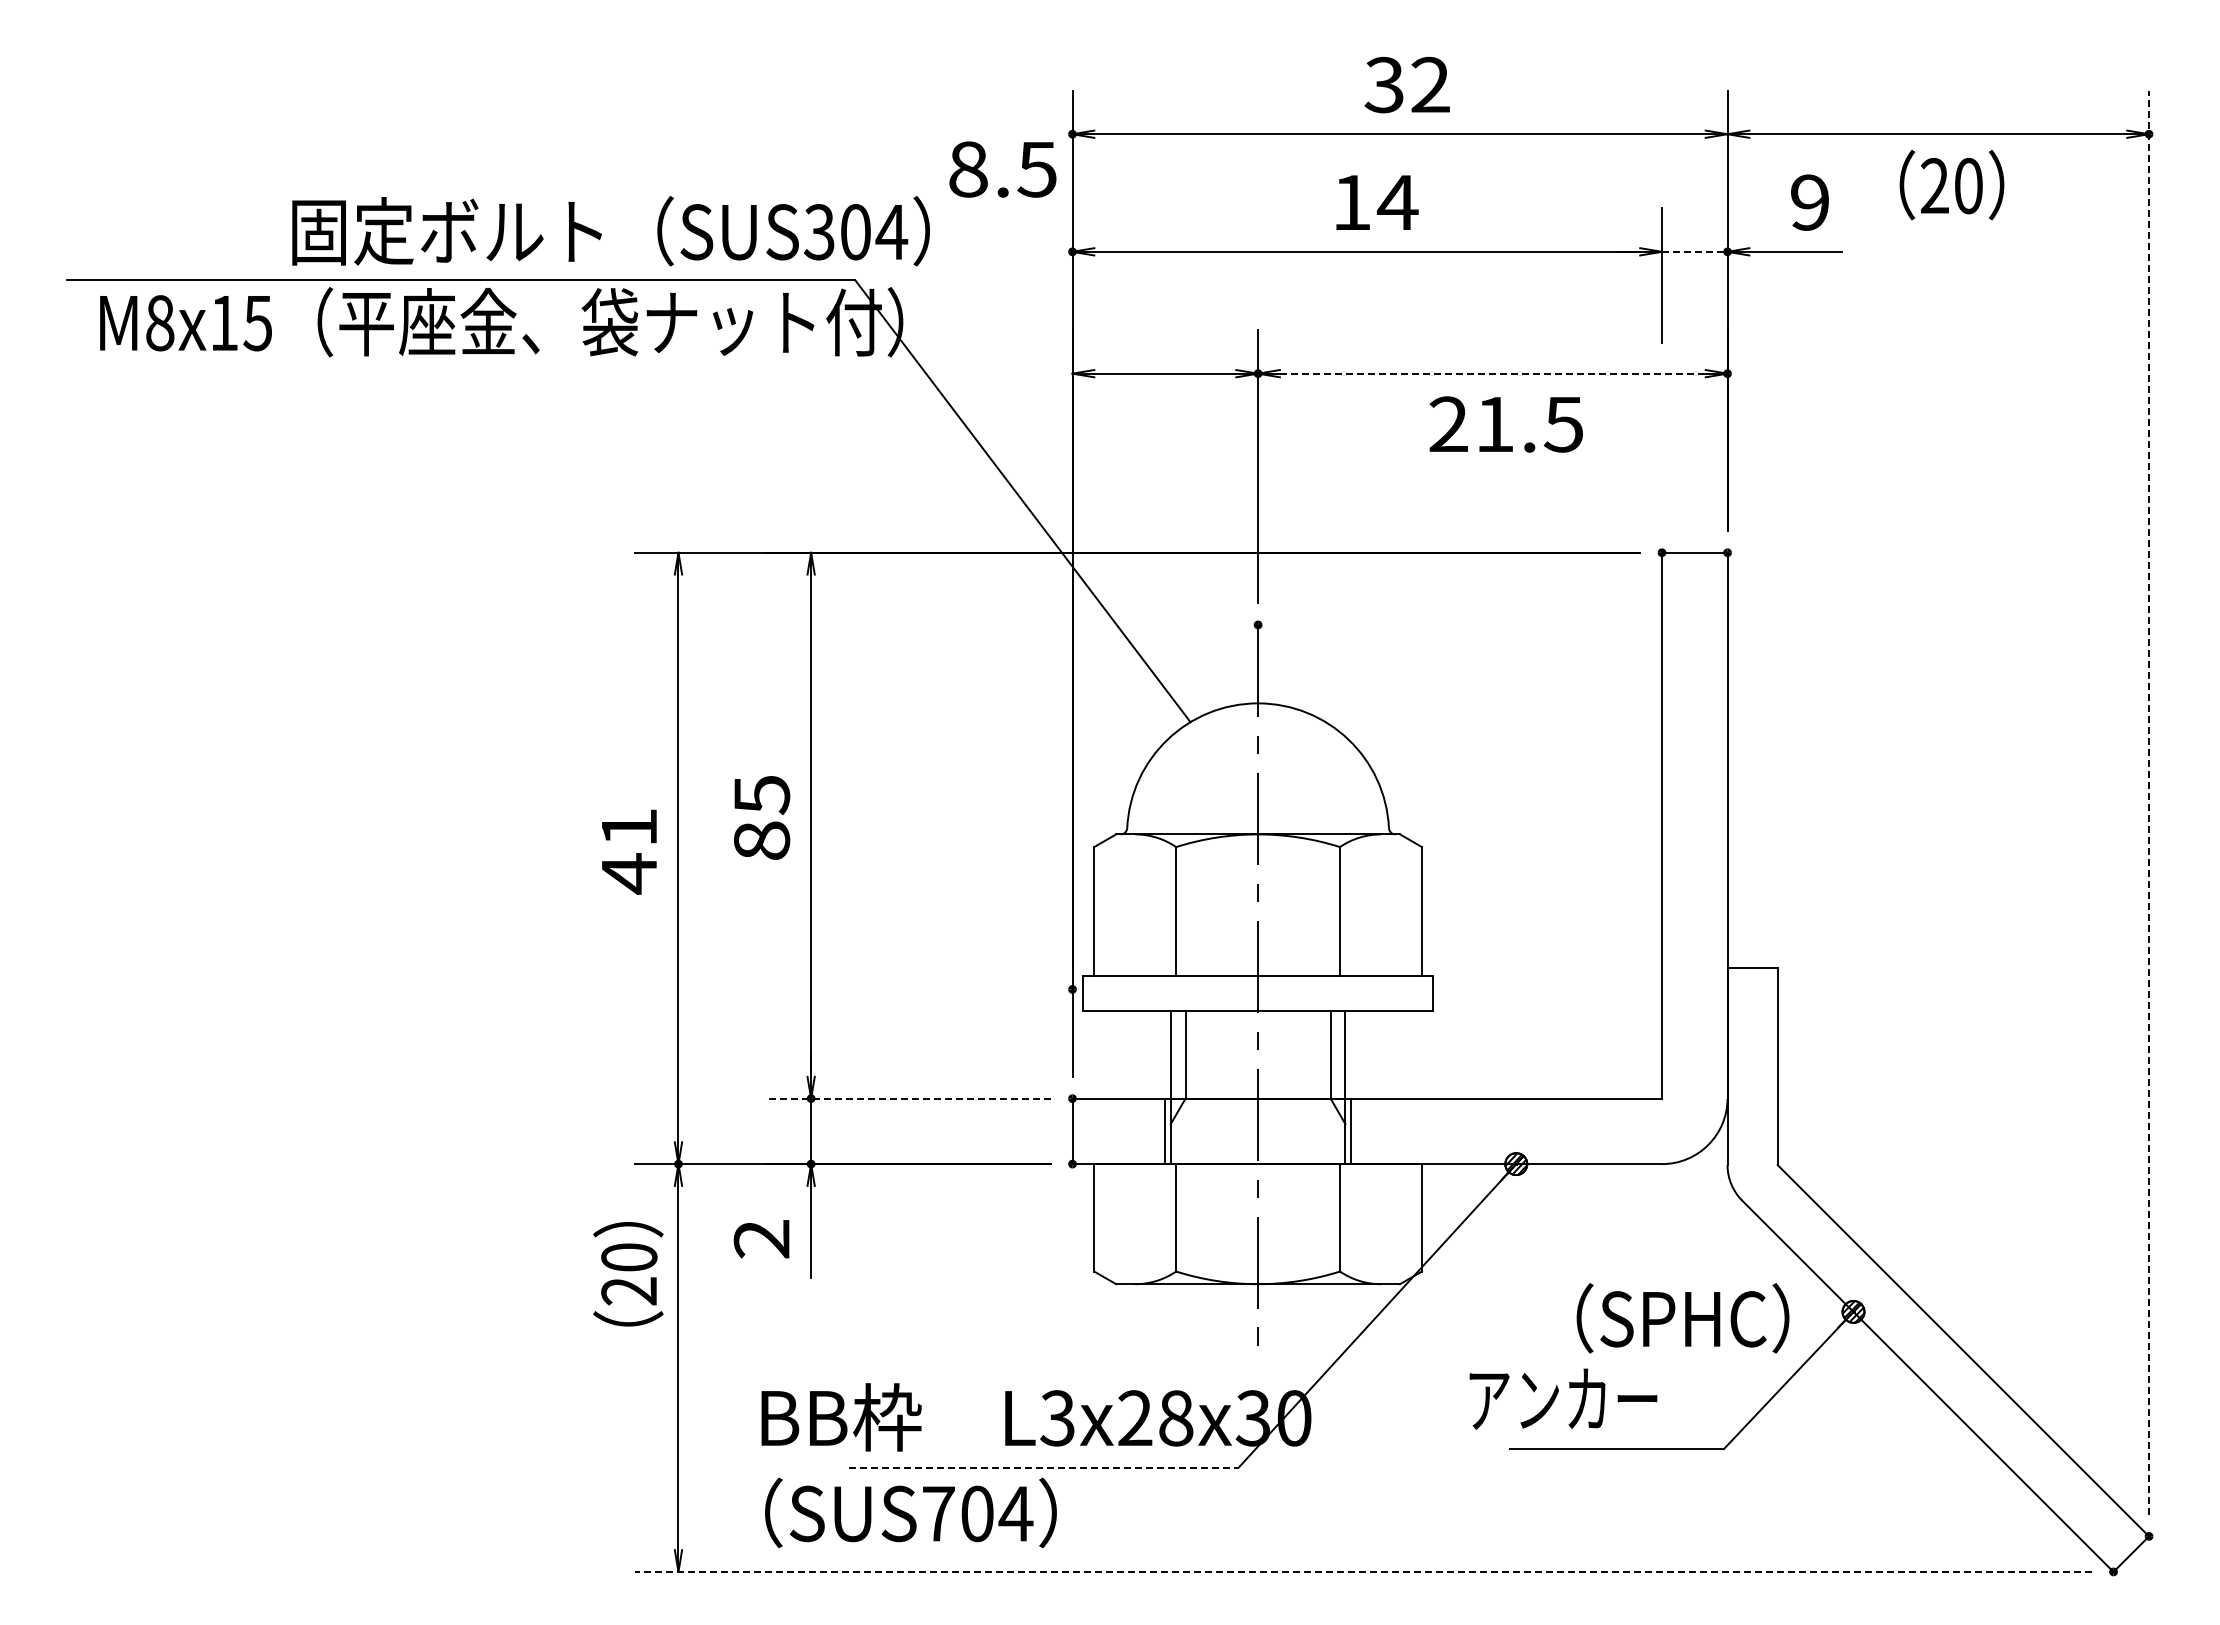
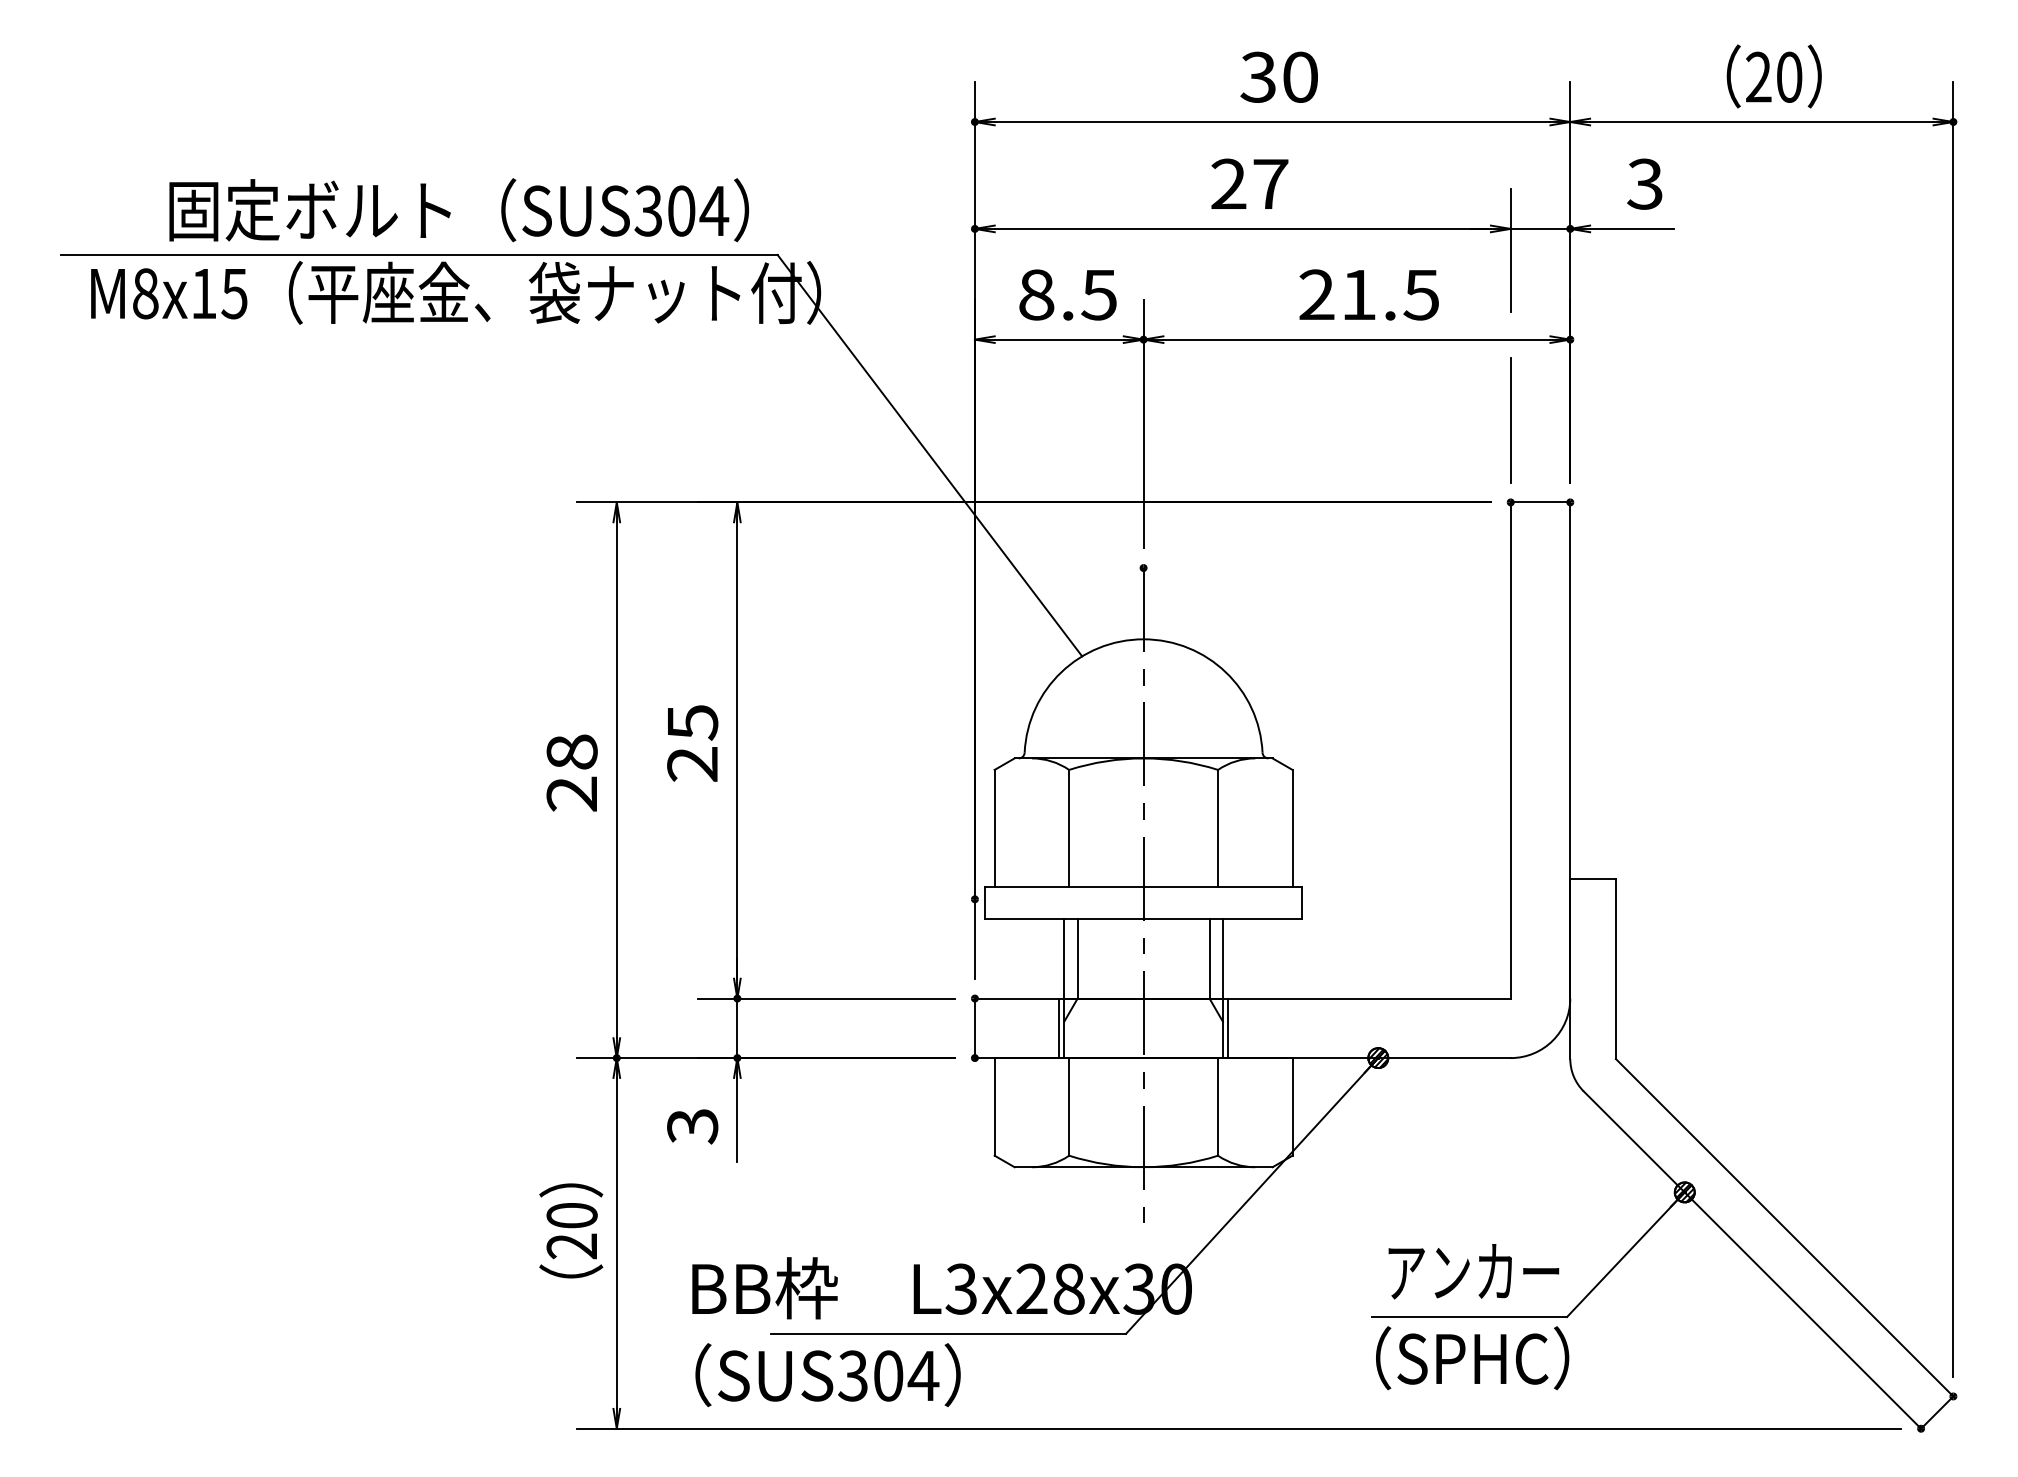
text: (1430, 84) -> (1300, 76), 32 -> 30
text: (1002, 169) -> (1067, 294), moved
text: (1951, 185) -> (1773, 76), moved
text: (1375, 201) -> (1250, 183), 14 -> 27
text: (1809, 202) -> (1644, 184), 9 -> 3
text: (610, 231) -> (458, 210), moved
line: (1694, 251) -> (1540, 228), dashed -> solid
line: (1492, 373) -> (1356, 339), dashed -> solid
text: (1505, 424) -> (1368, 294), moved
line: (1662, 461) -> (1511, 419), added
line: (2149, 802) -> (1953, 729), dashed -> solid
text: (761, 840) -> (692, 763), 85 -> 25
text: (629, 851) -> (572, 773), 41 -> 28
line: (909, 1098) -> (826, 998), dashed -> solid
text: (762, 1239) -> (693, 1126), 2 -> 3
text: (628, 1274) -> (571, 1231), moved
text: (1682, 1318) -> (1472, 1358), moved
text: (1563, 1398) -> (1473, 1271), moved
line: (1044, 1467) -> (949, 1333), dashed -> solid
text: (937, 1513) -> (852, 1375), SUS704 -> SUS304
line: (1362, 1571) -> (1238, 1428), dashed -> solid

